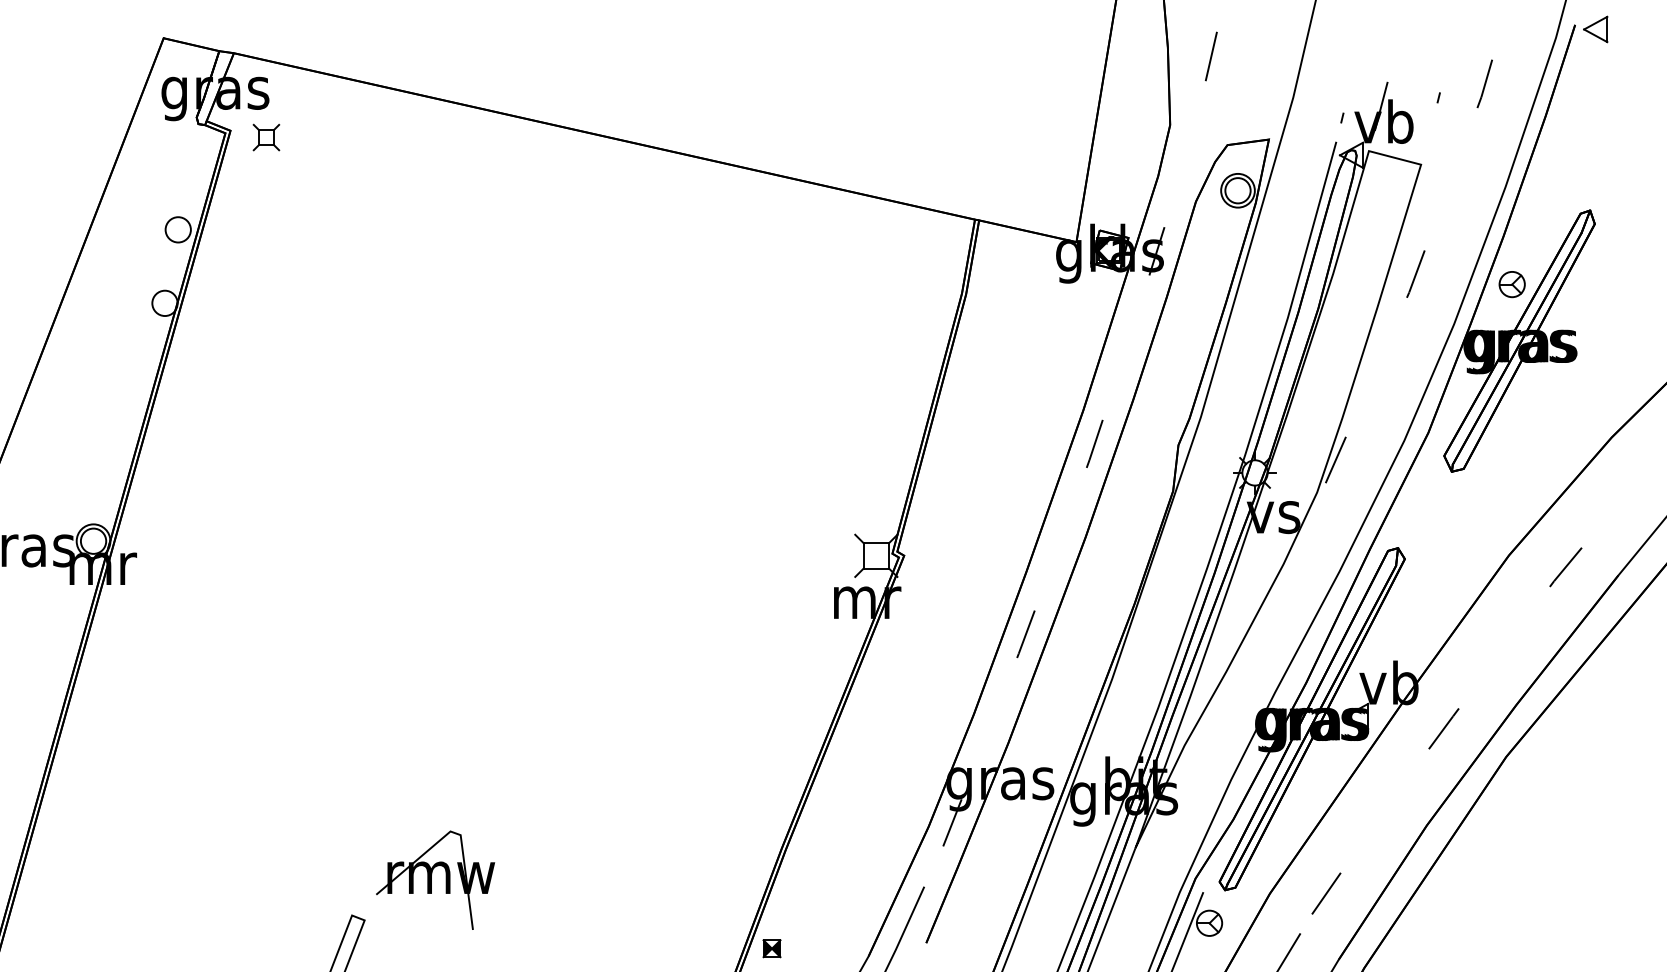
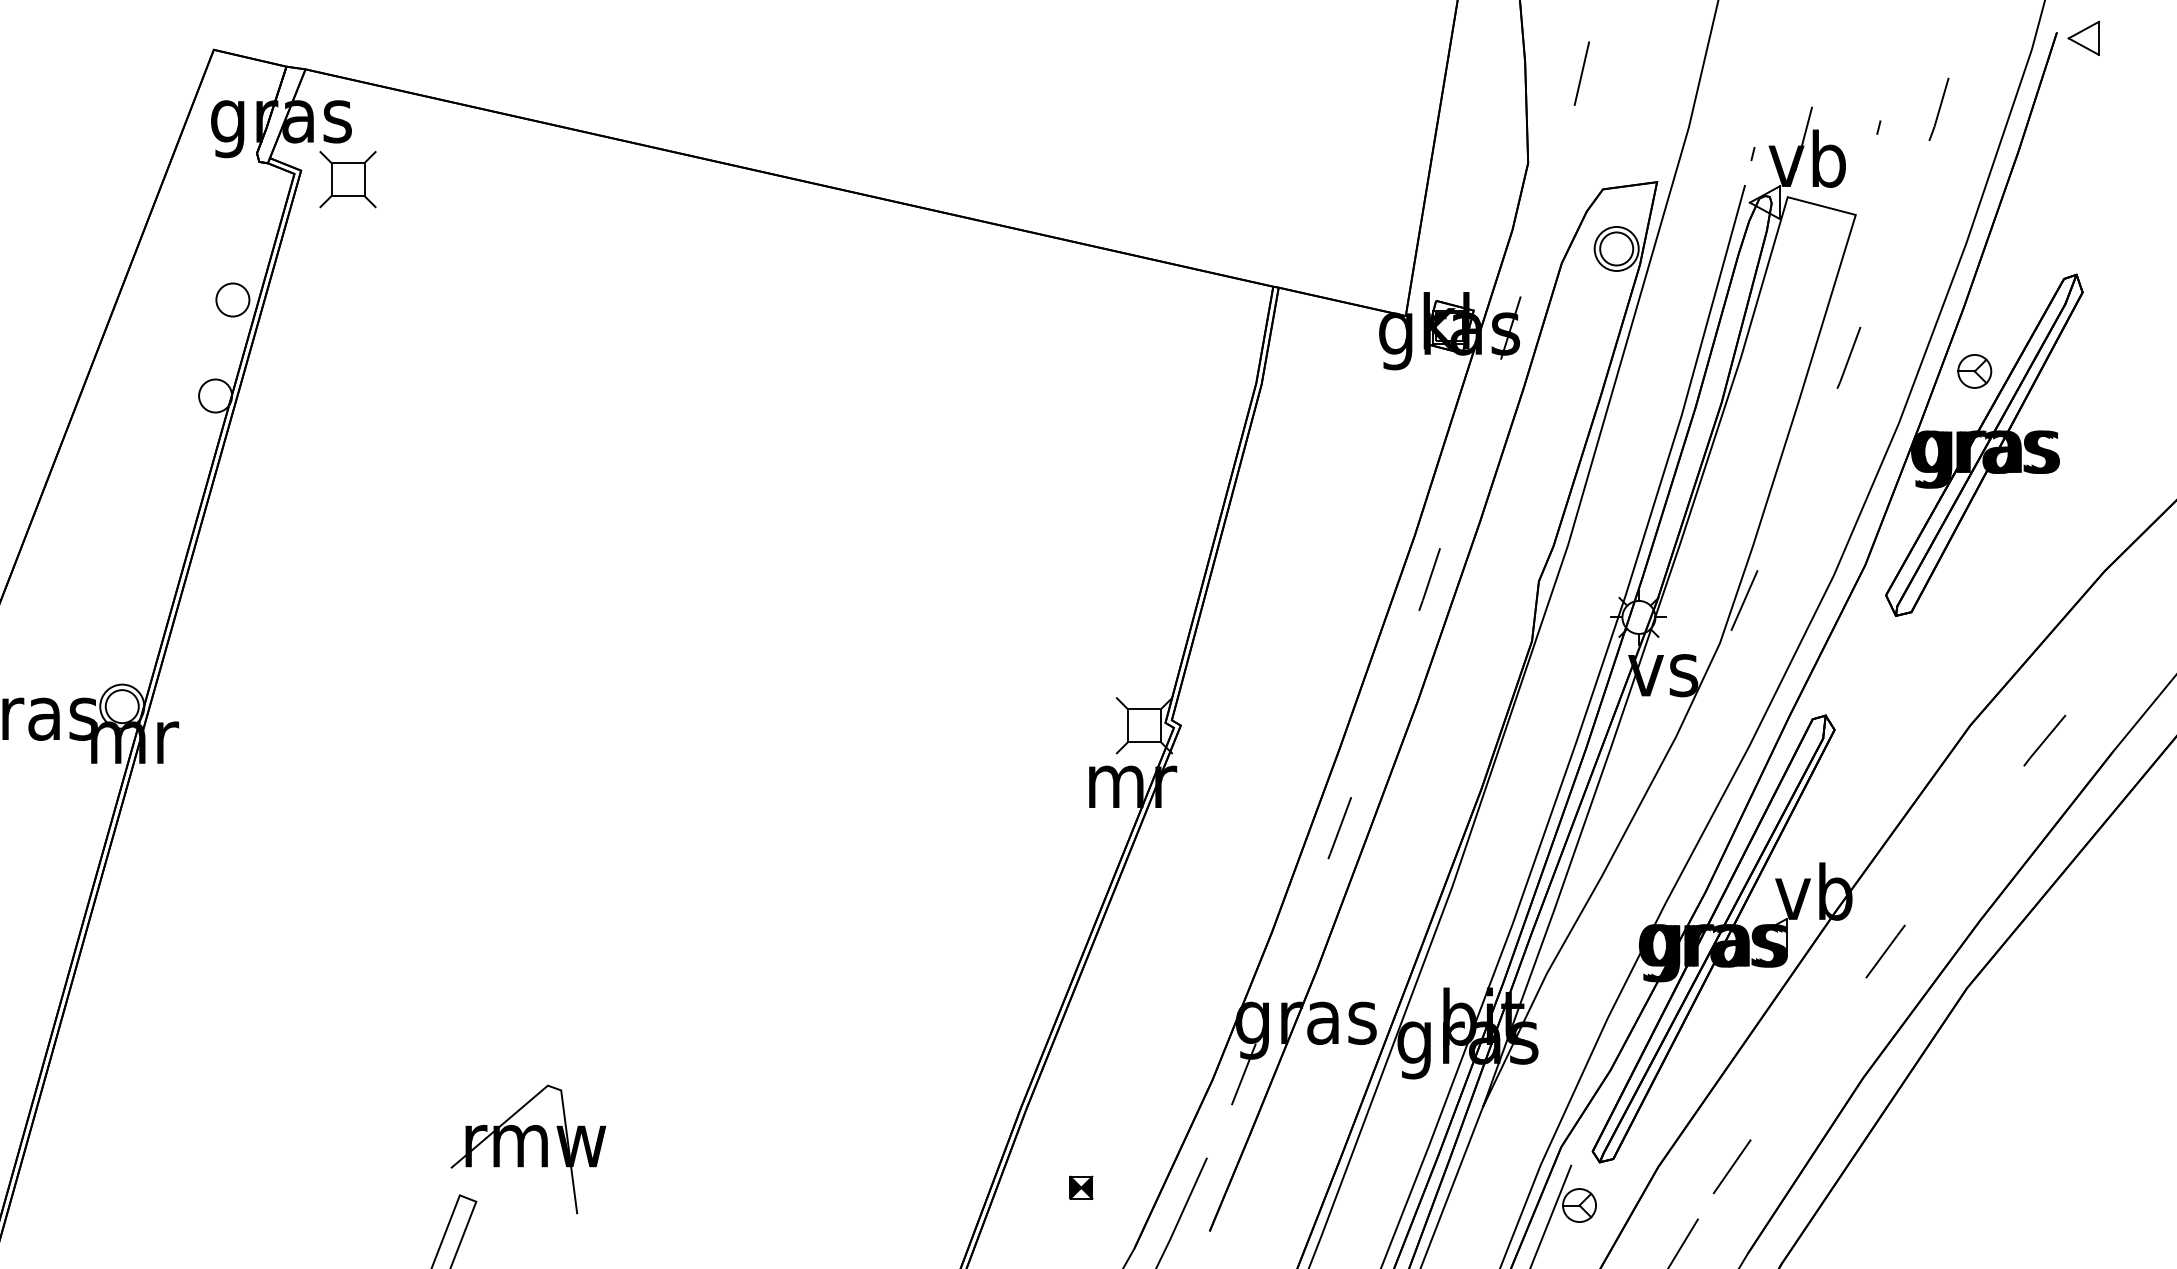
part: (266, 137) -> (348, 179), size x1.67
part: (435, 879) -> (528, 1148), moved
part: (771, 948) -> (1080, 1187), moved

